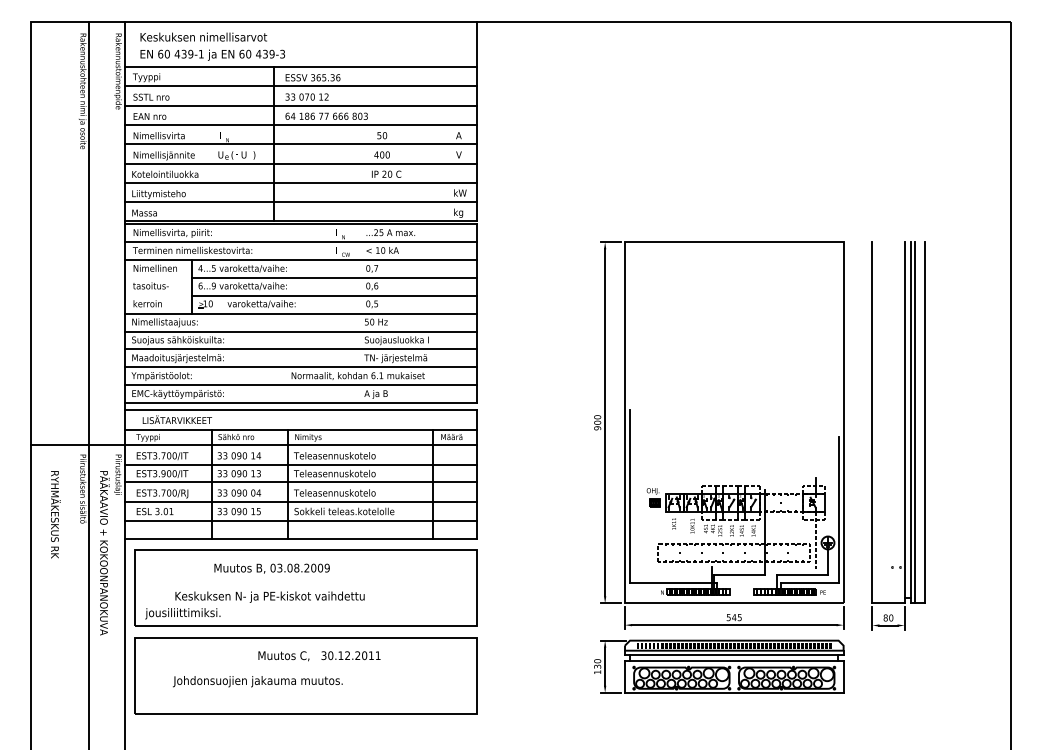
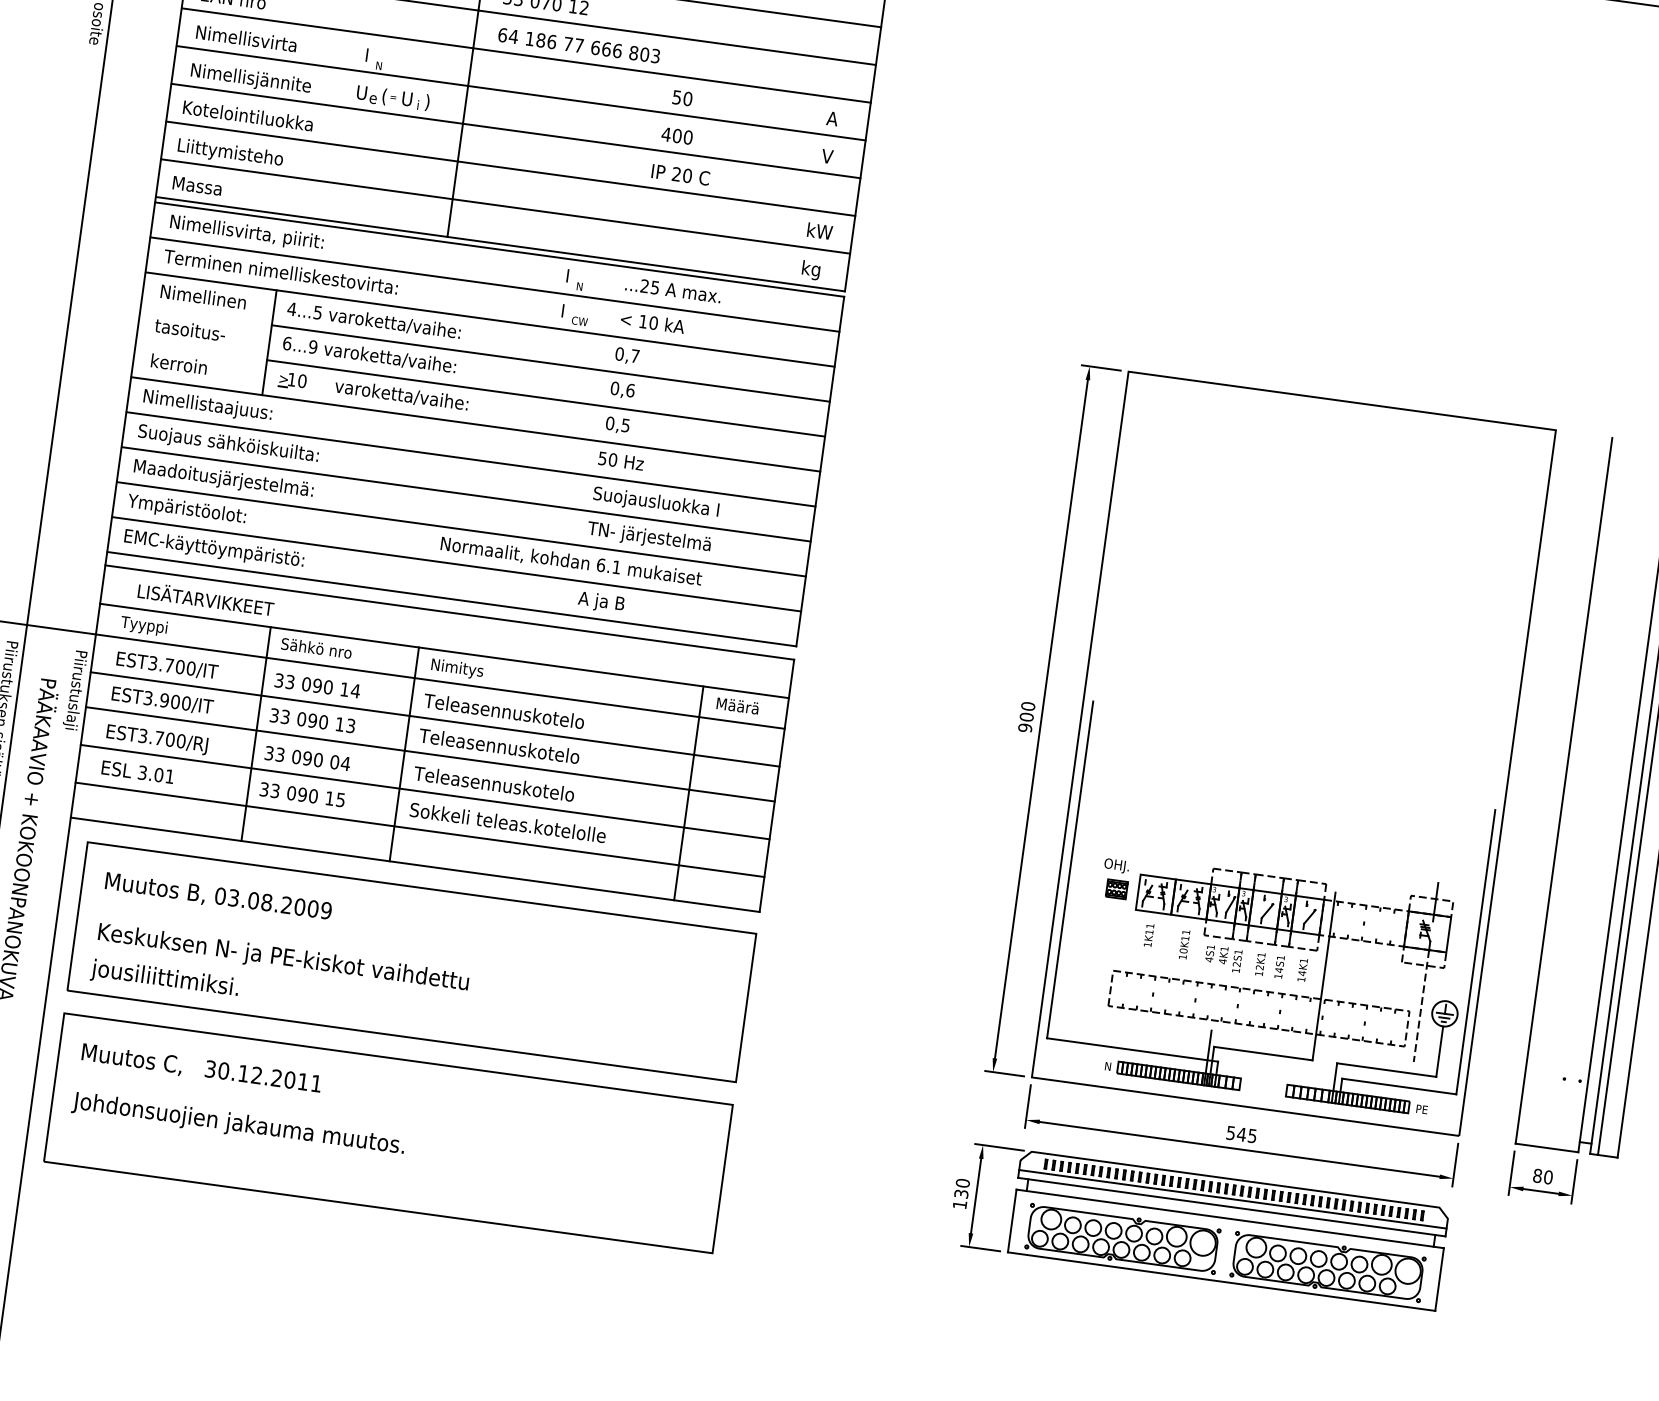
text: (271, 568) -> (217, 896), moved
text: (269, 596) -> (282, 957), moved
text: (319, 656) -> (201, 1069), moved
text: (257, 681) -> (237, 1124), moved

